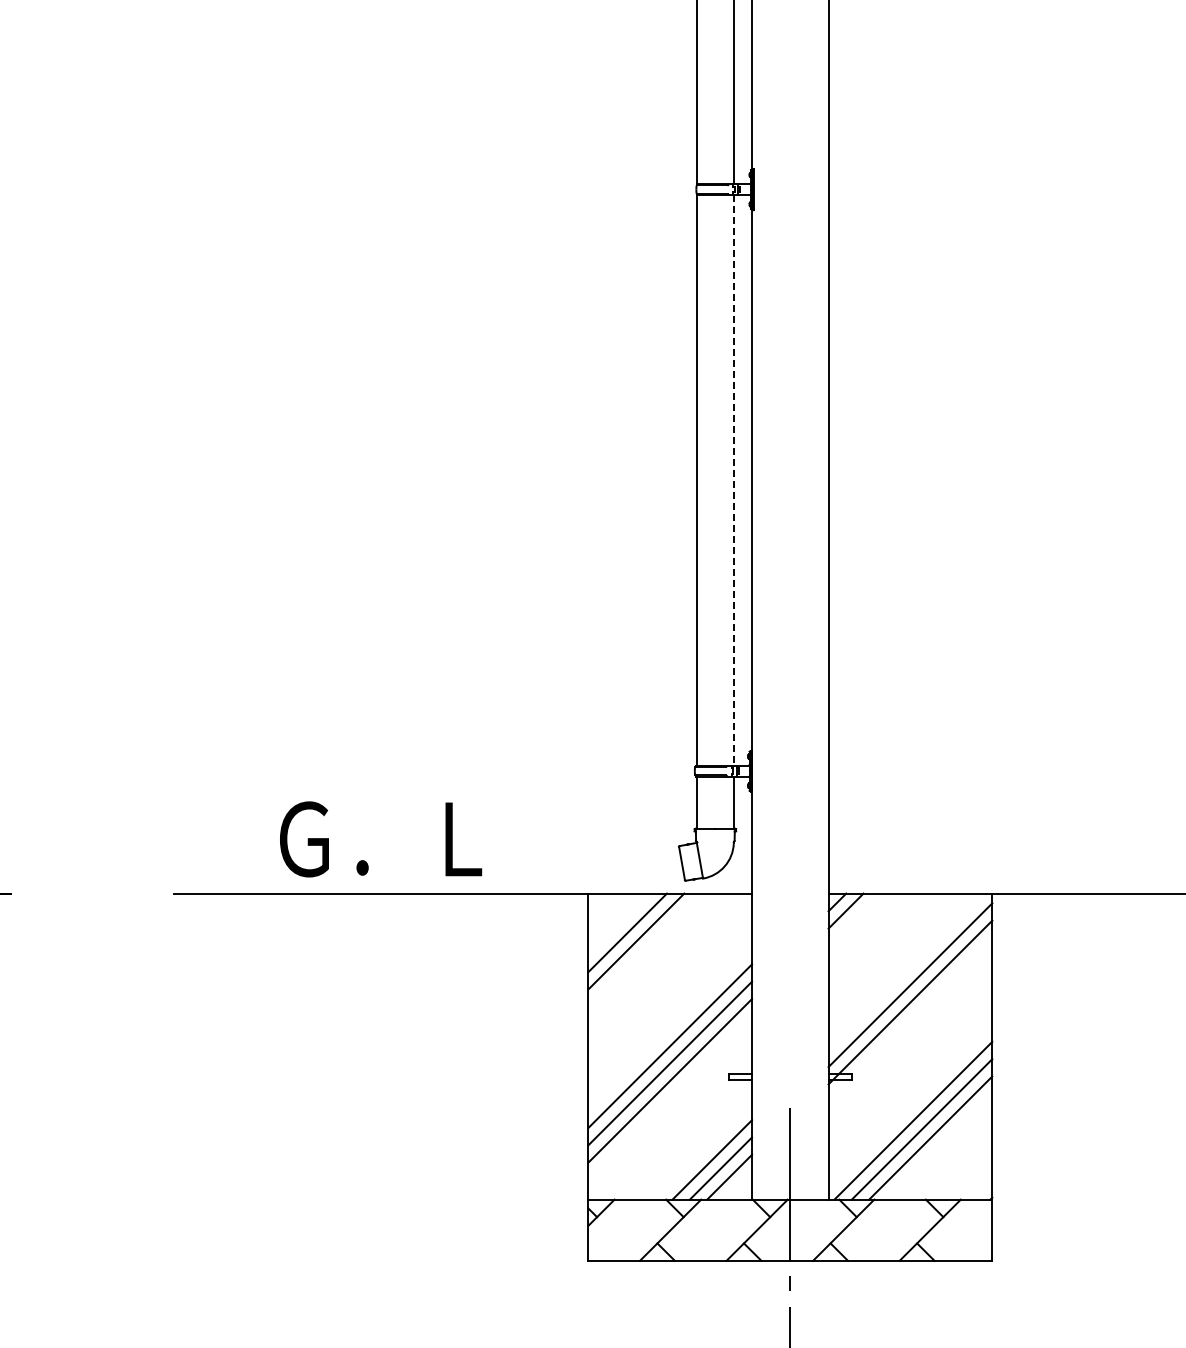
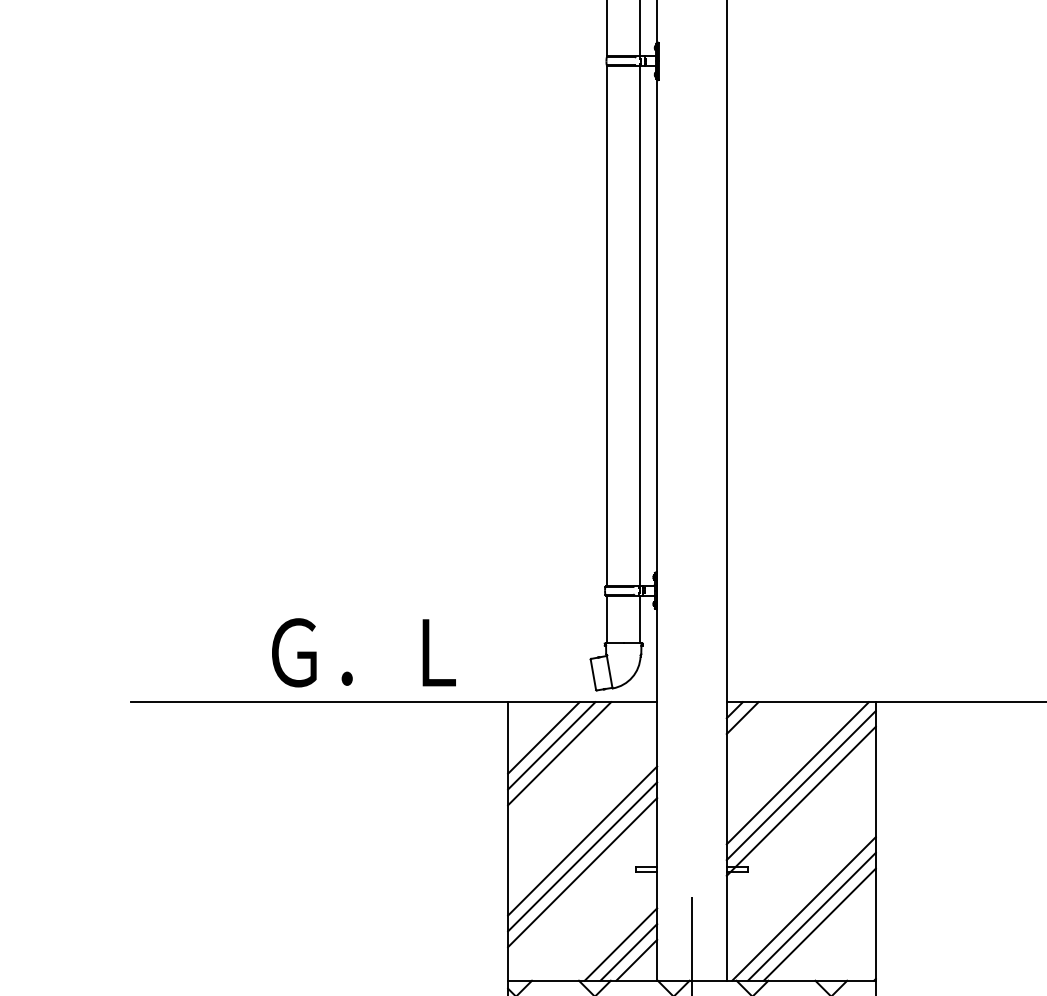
line: (733, 480) -> (640, 326), dashed -> solid
text: (381, 839) -> (364, 652), moved
line: (644, 949) -> (559, 753), added
line: (906, 971) -> (797, 773), added

